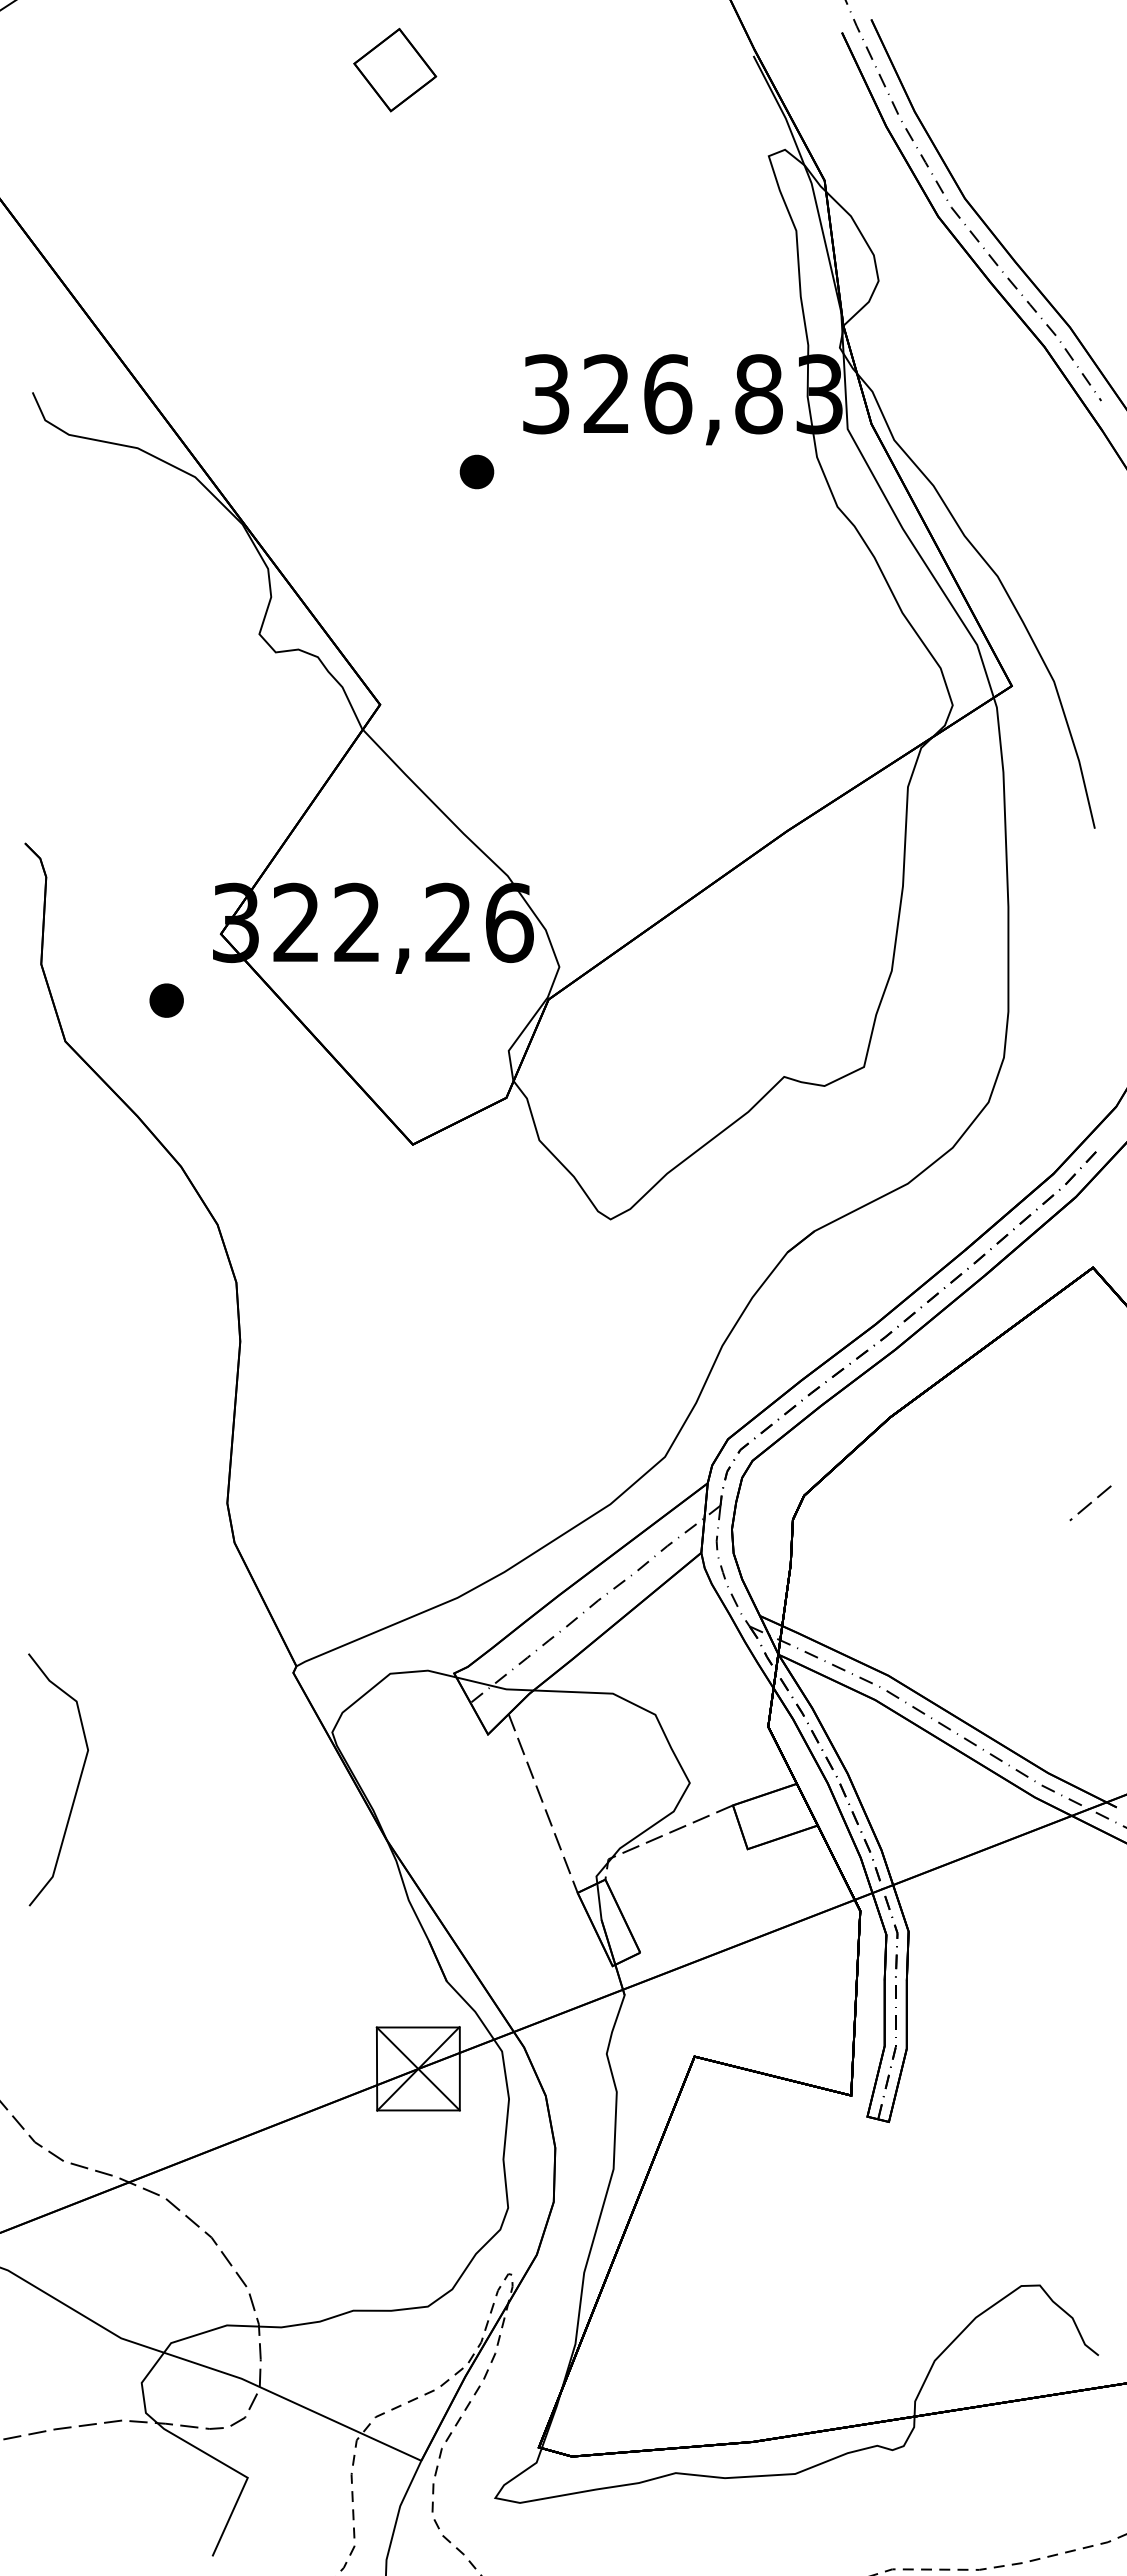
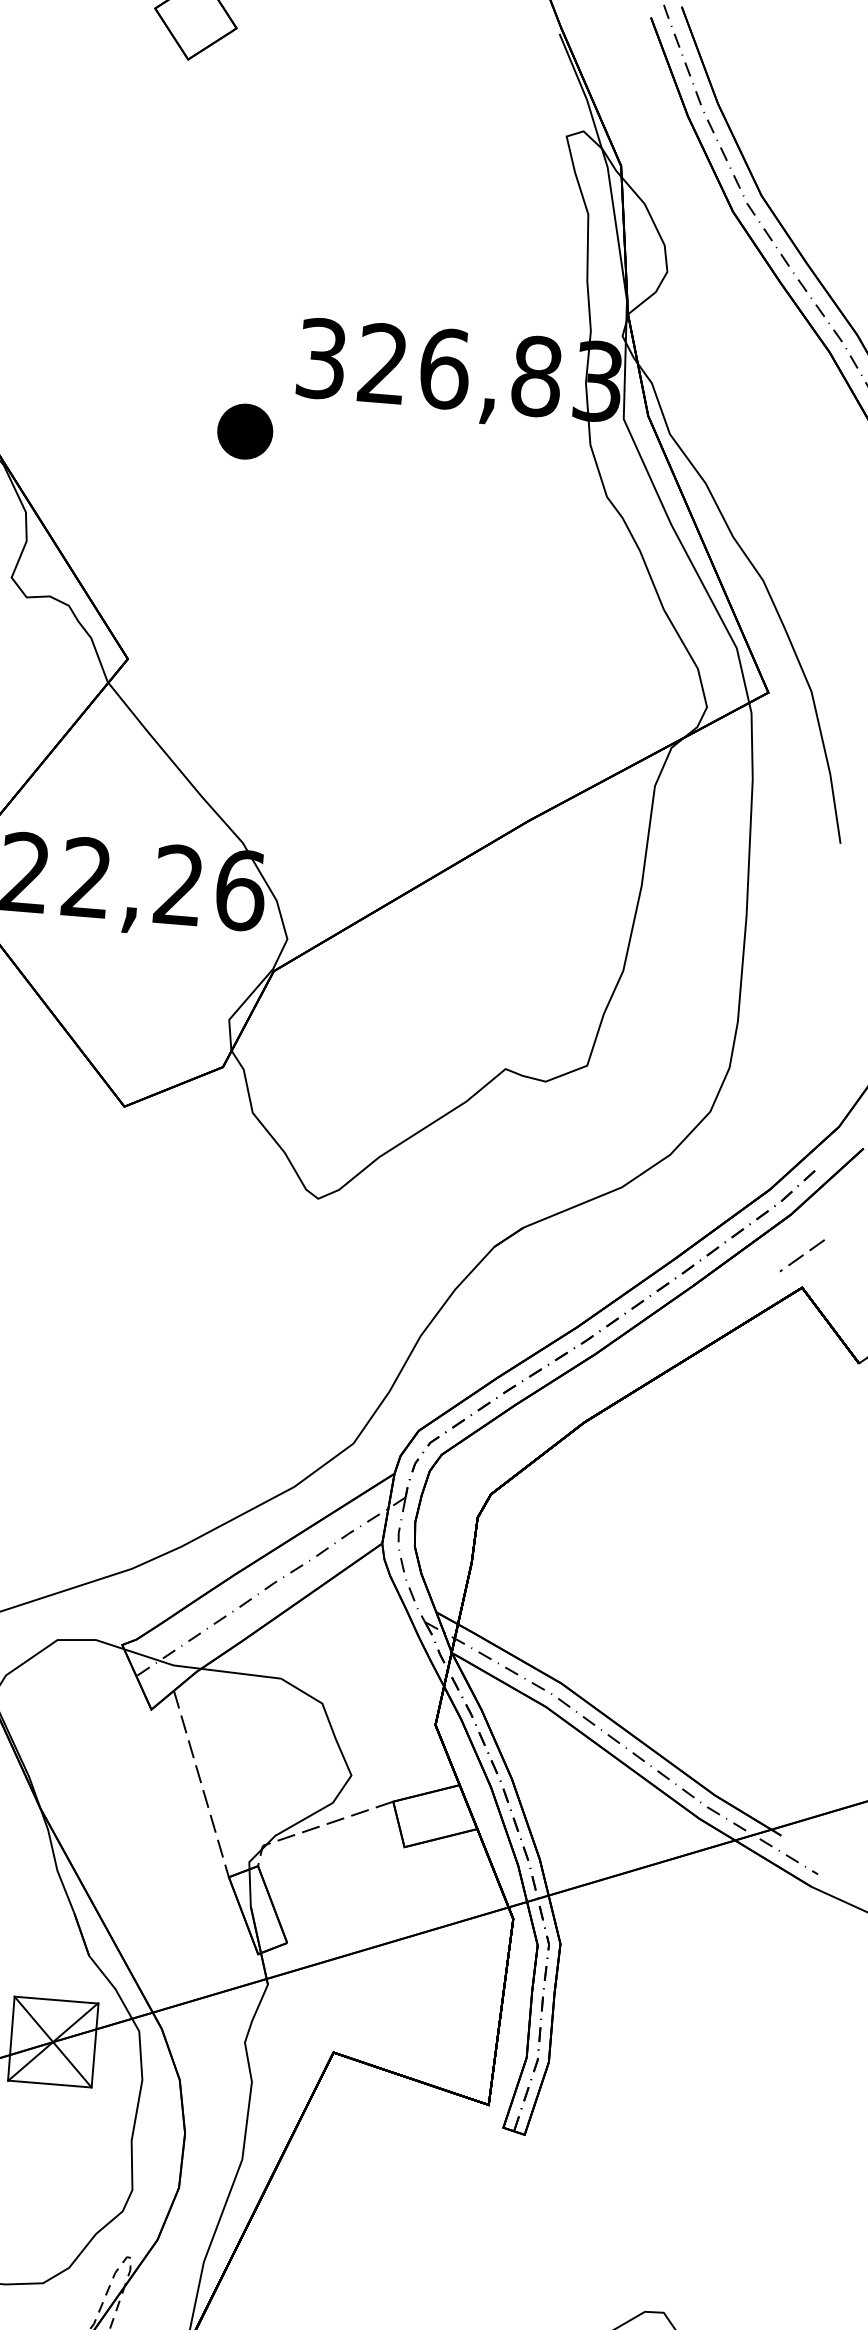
part: (476, 471) -> (244, 431), size x1.6
line: (1090, 1503) -> (802, 1255), moved

